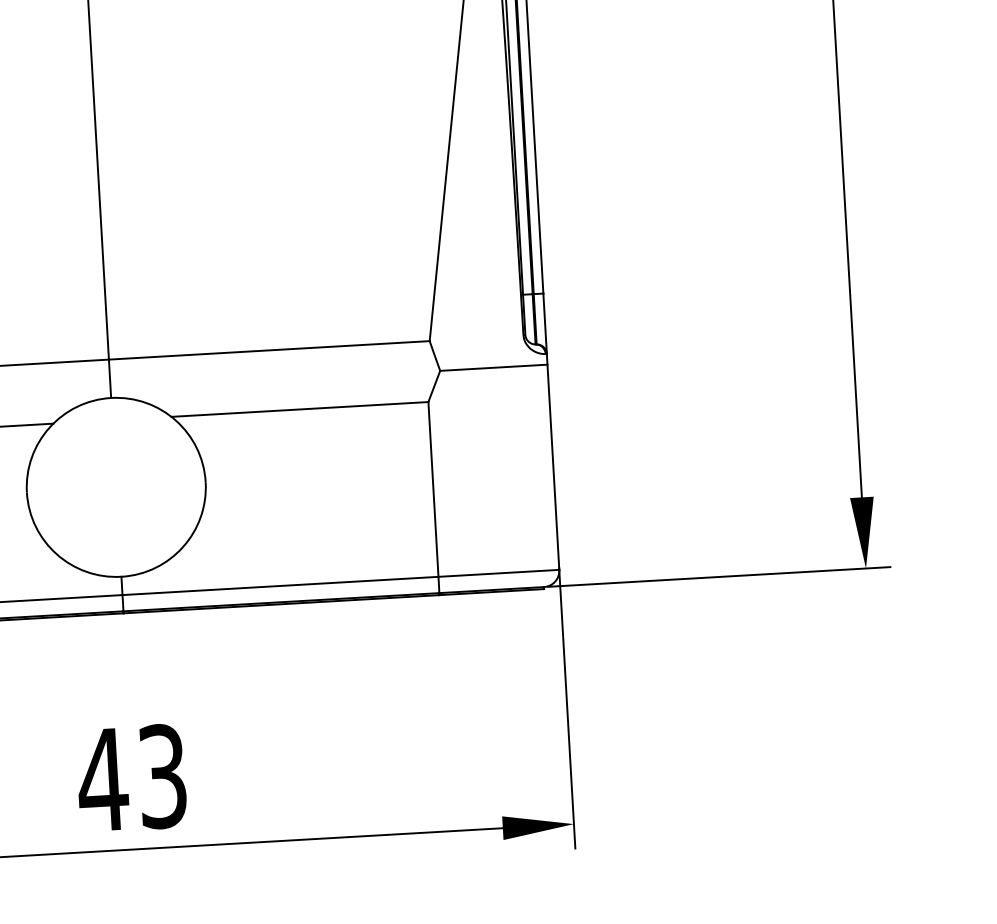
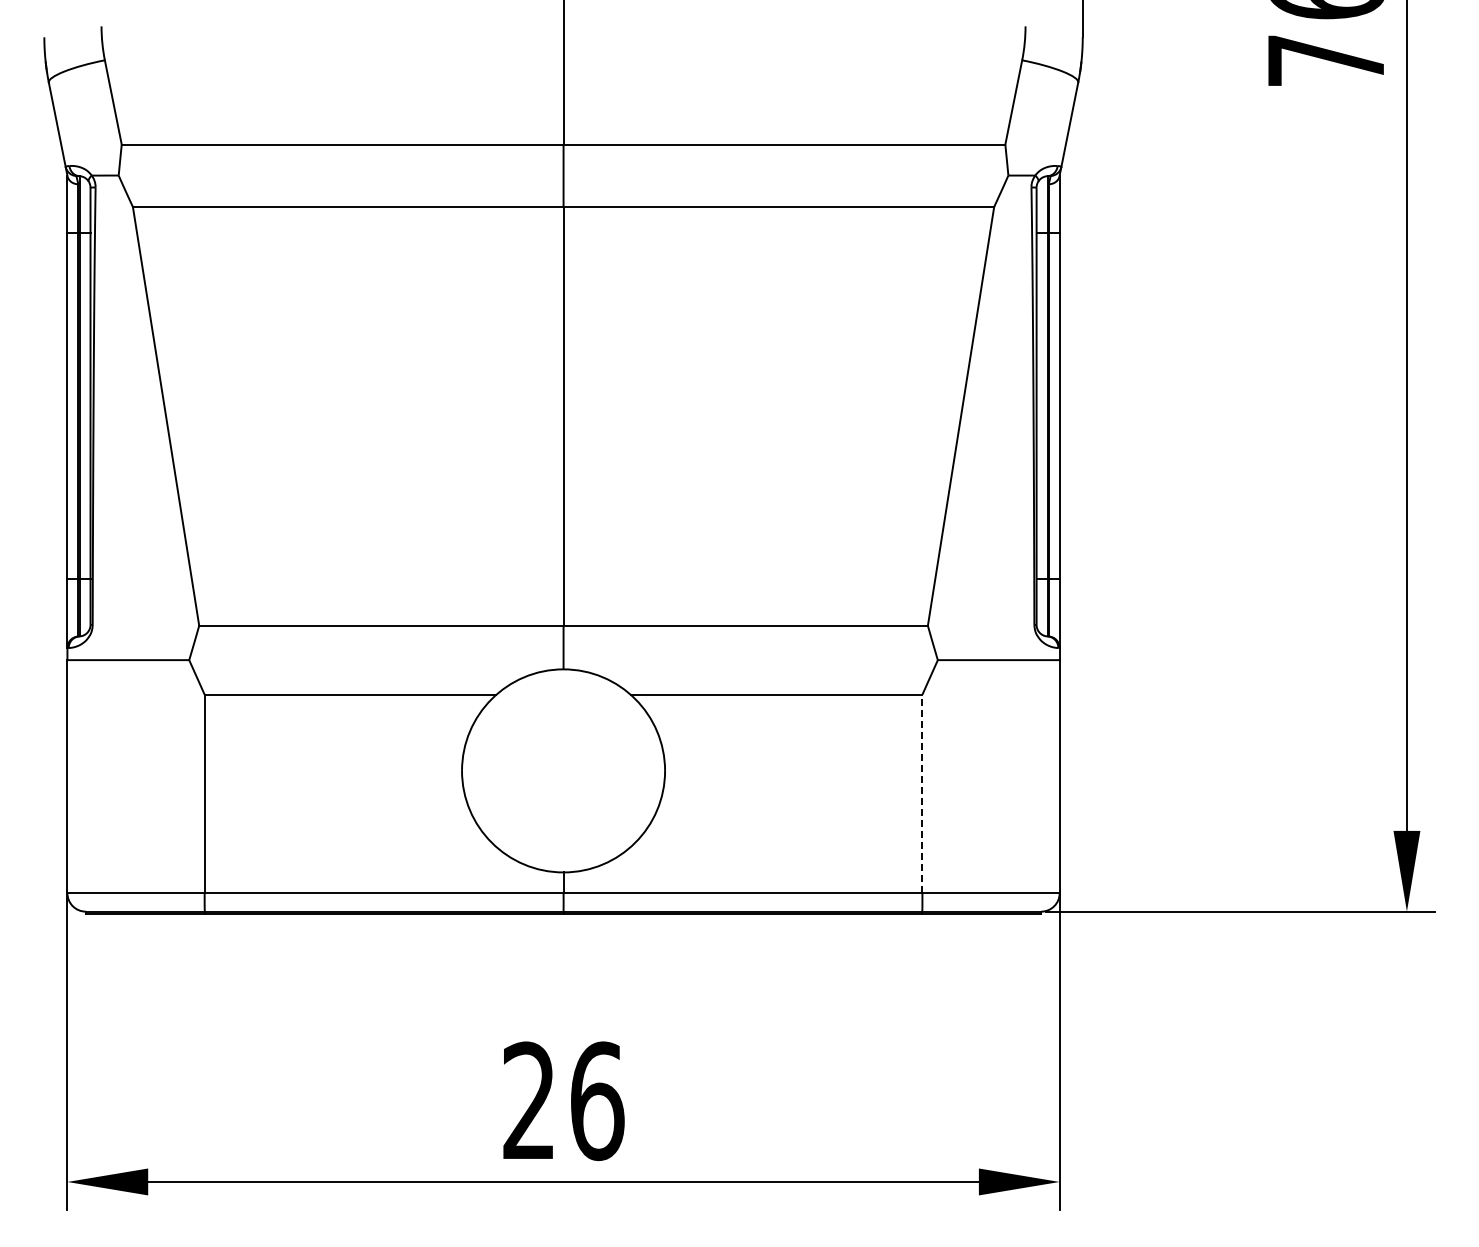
line: (433, 489) -> (922, 793), solid -> dashed
text: (132, 778) -> (562, 1101), 43 -> 26

